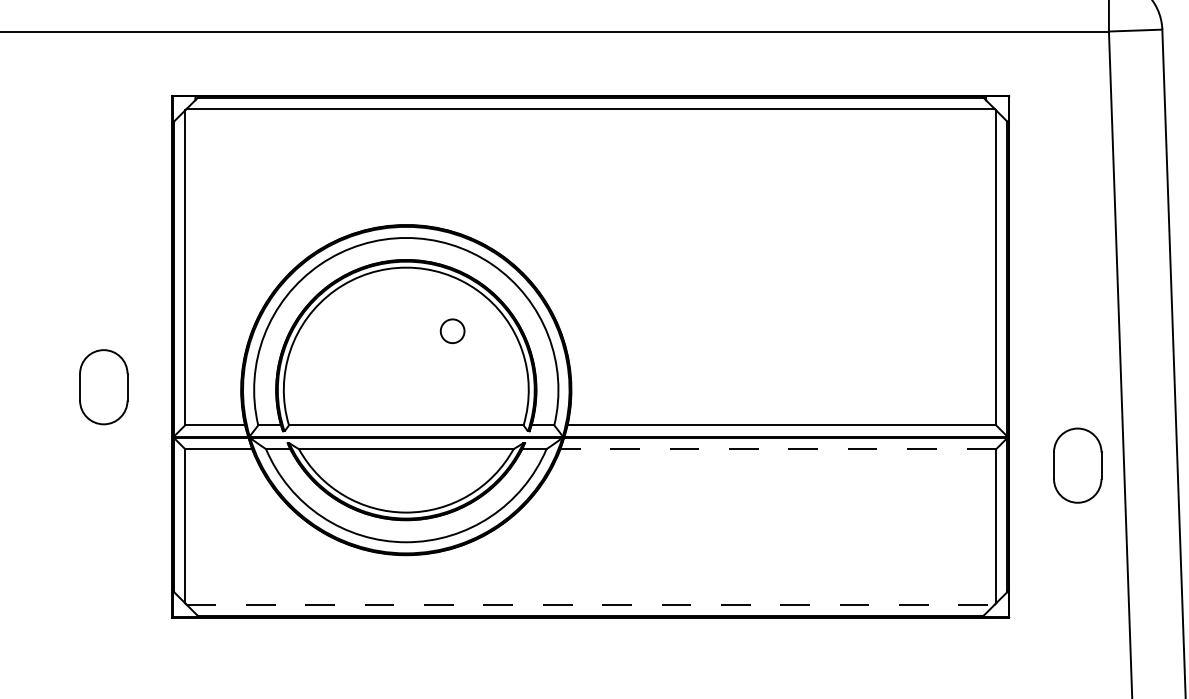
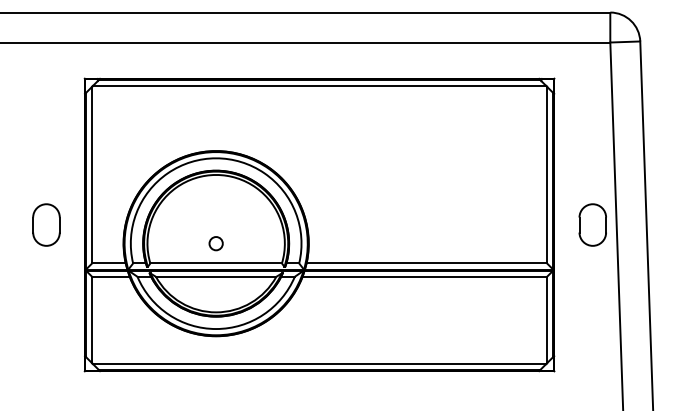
circle: (451, 330) -> (215, 243), moved
part: (103, 386) -> (46, 224), moved
line: (777, 448) -> (424, 276), dashed -> solid
part: (1077, 464) -> (592, 224), moved
line: (590, 605) -> (319, 364), dashed -> solid

